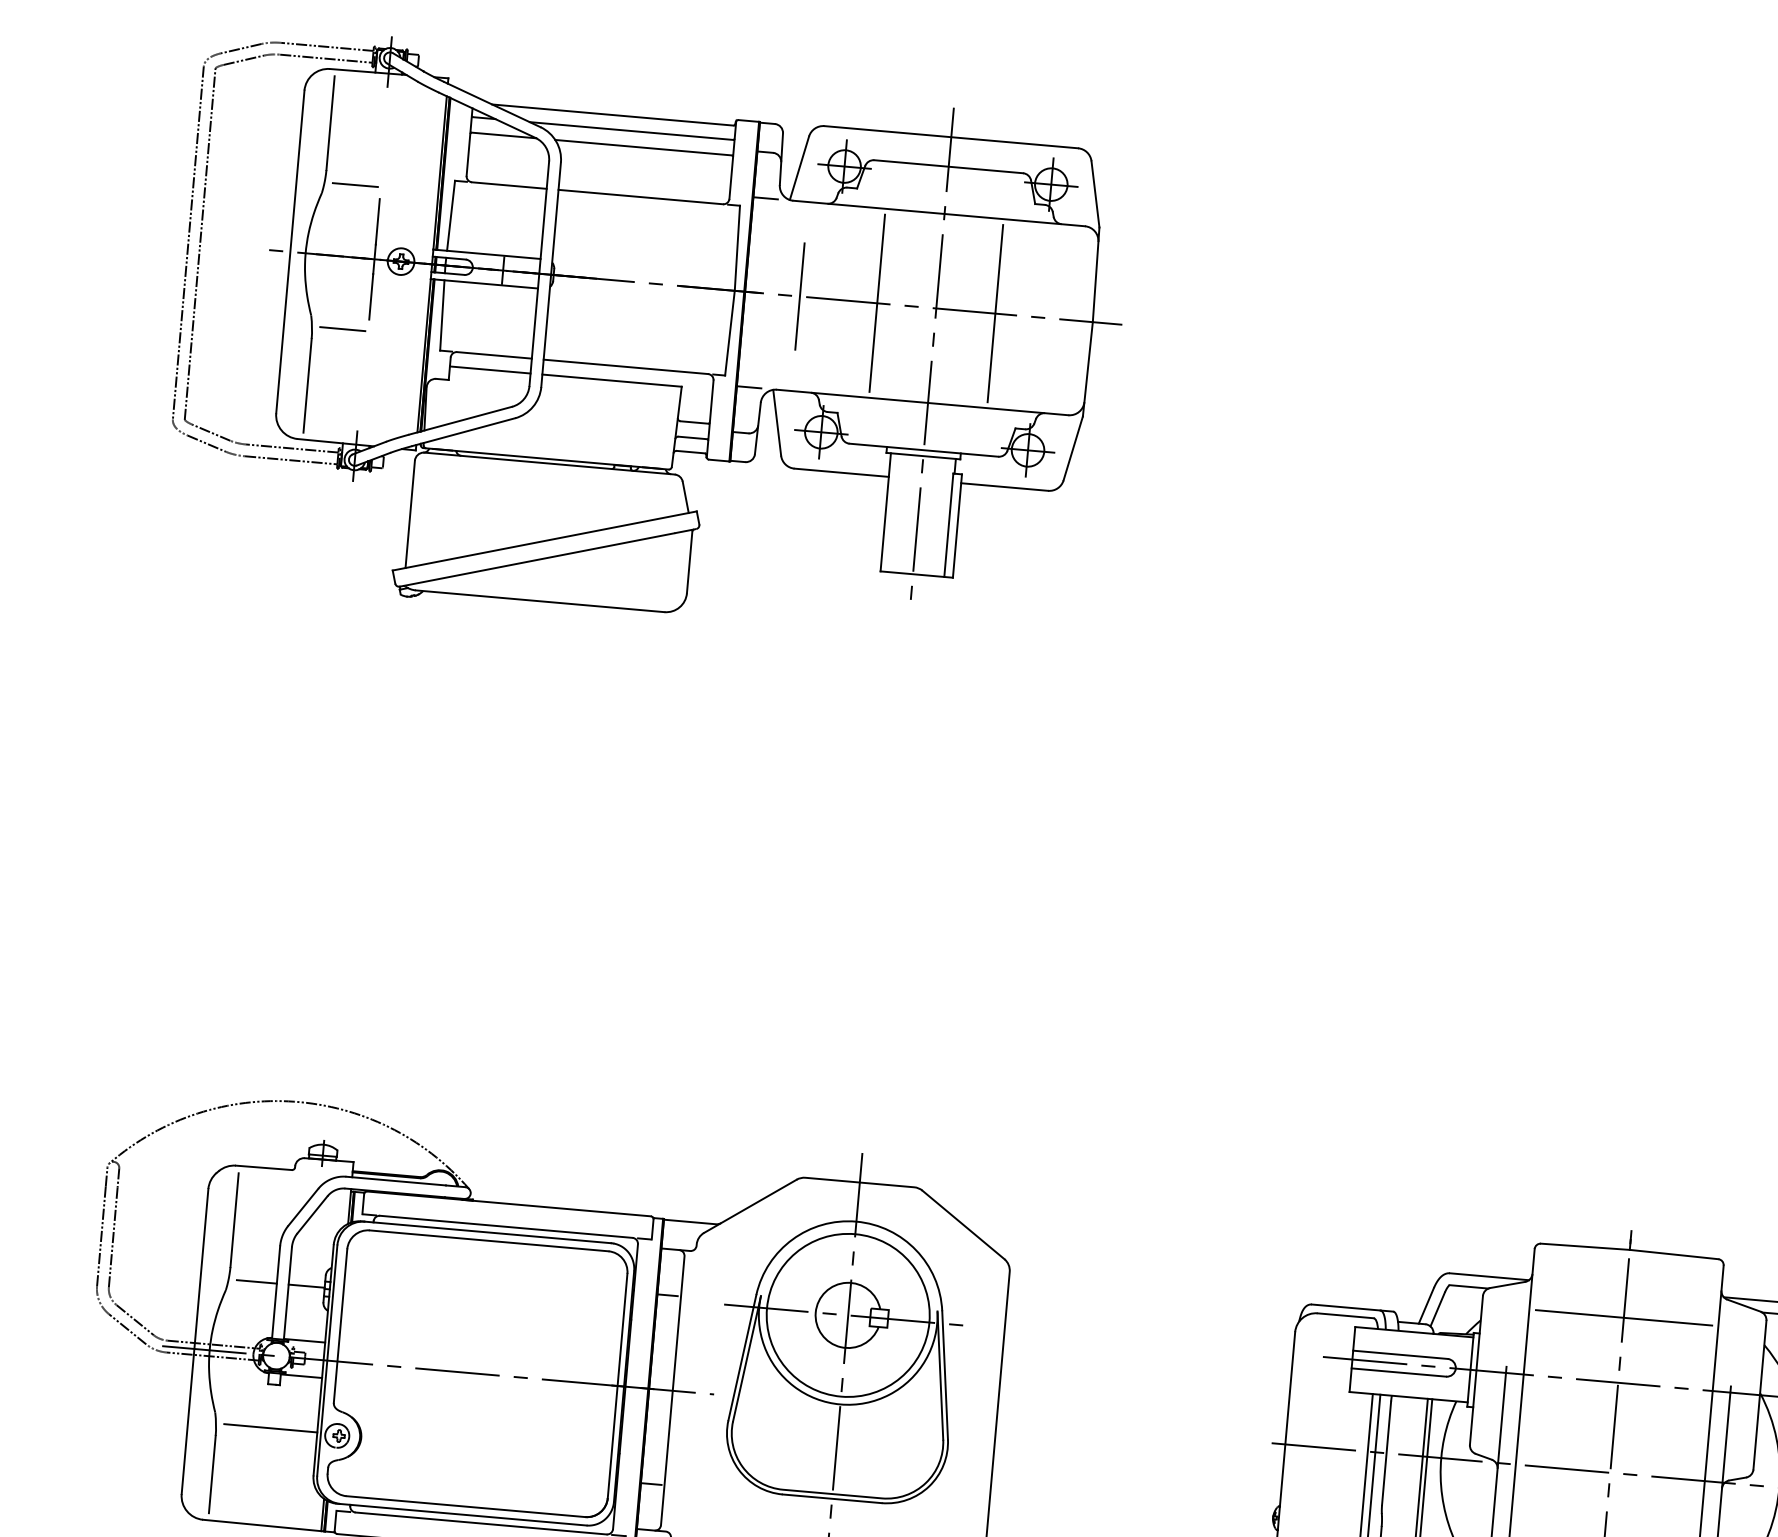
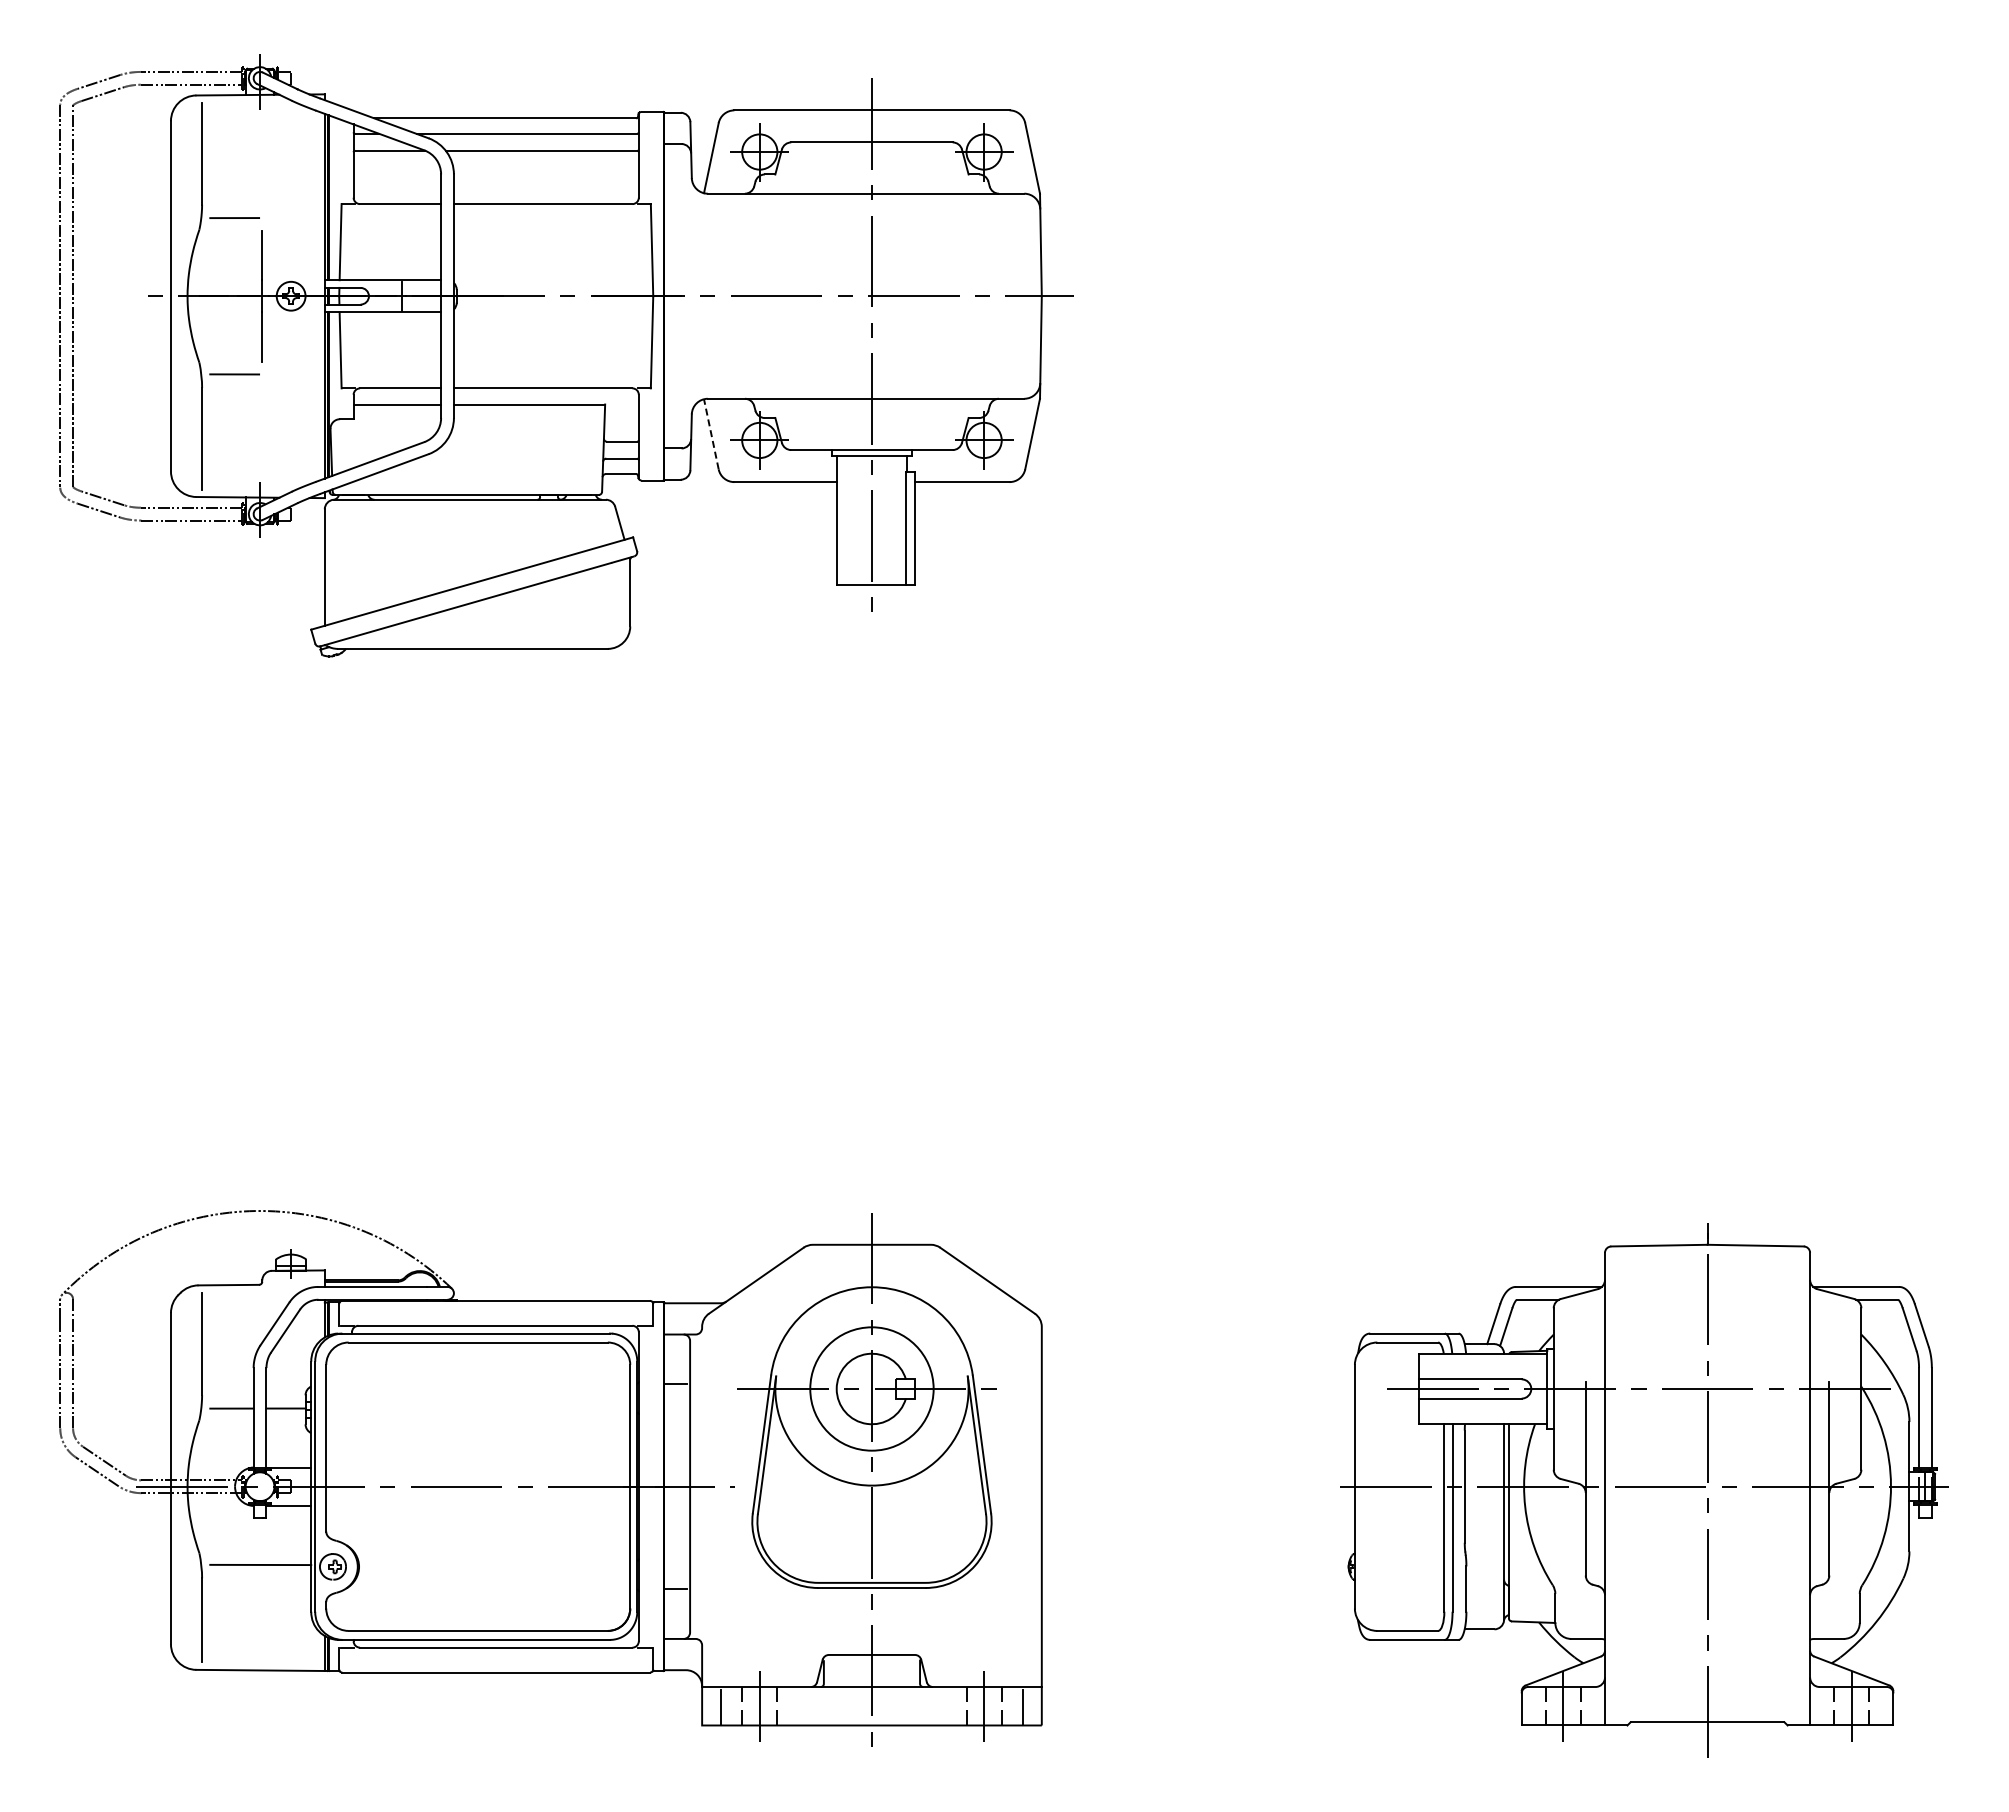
line: (765, 198) -> (677, 193), removed
line: (799, 295) -> (723, 295), removed
line: (876, 303) -> (807, 296), removed
line: (995, 313) -> (936, 296), removed
line: (748, 387) -> (677, 398), removed
line: (777, 422) -> (711, 434), solid -> dashed
circle: (847, 1314) -> (871, 1388), size x0.7
line: (1623, 1317) -> (1707, 1318), removed

